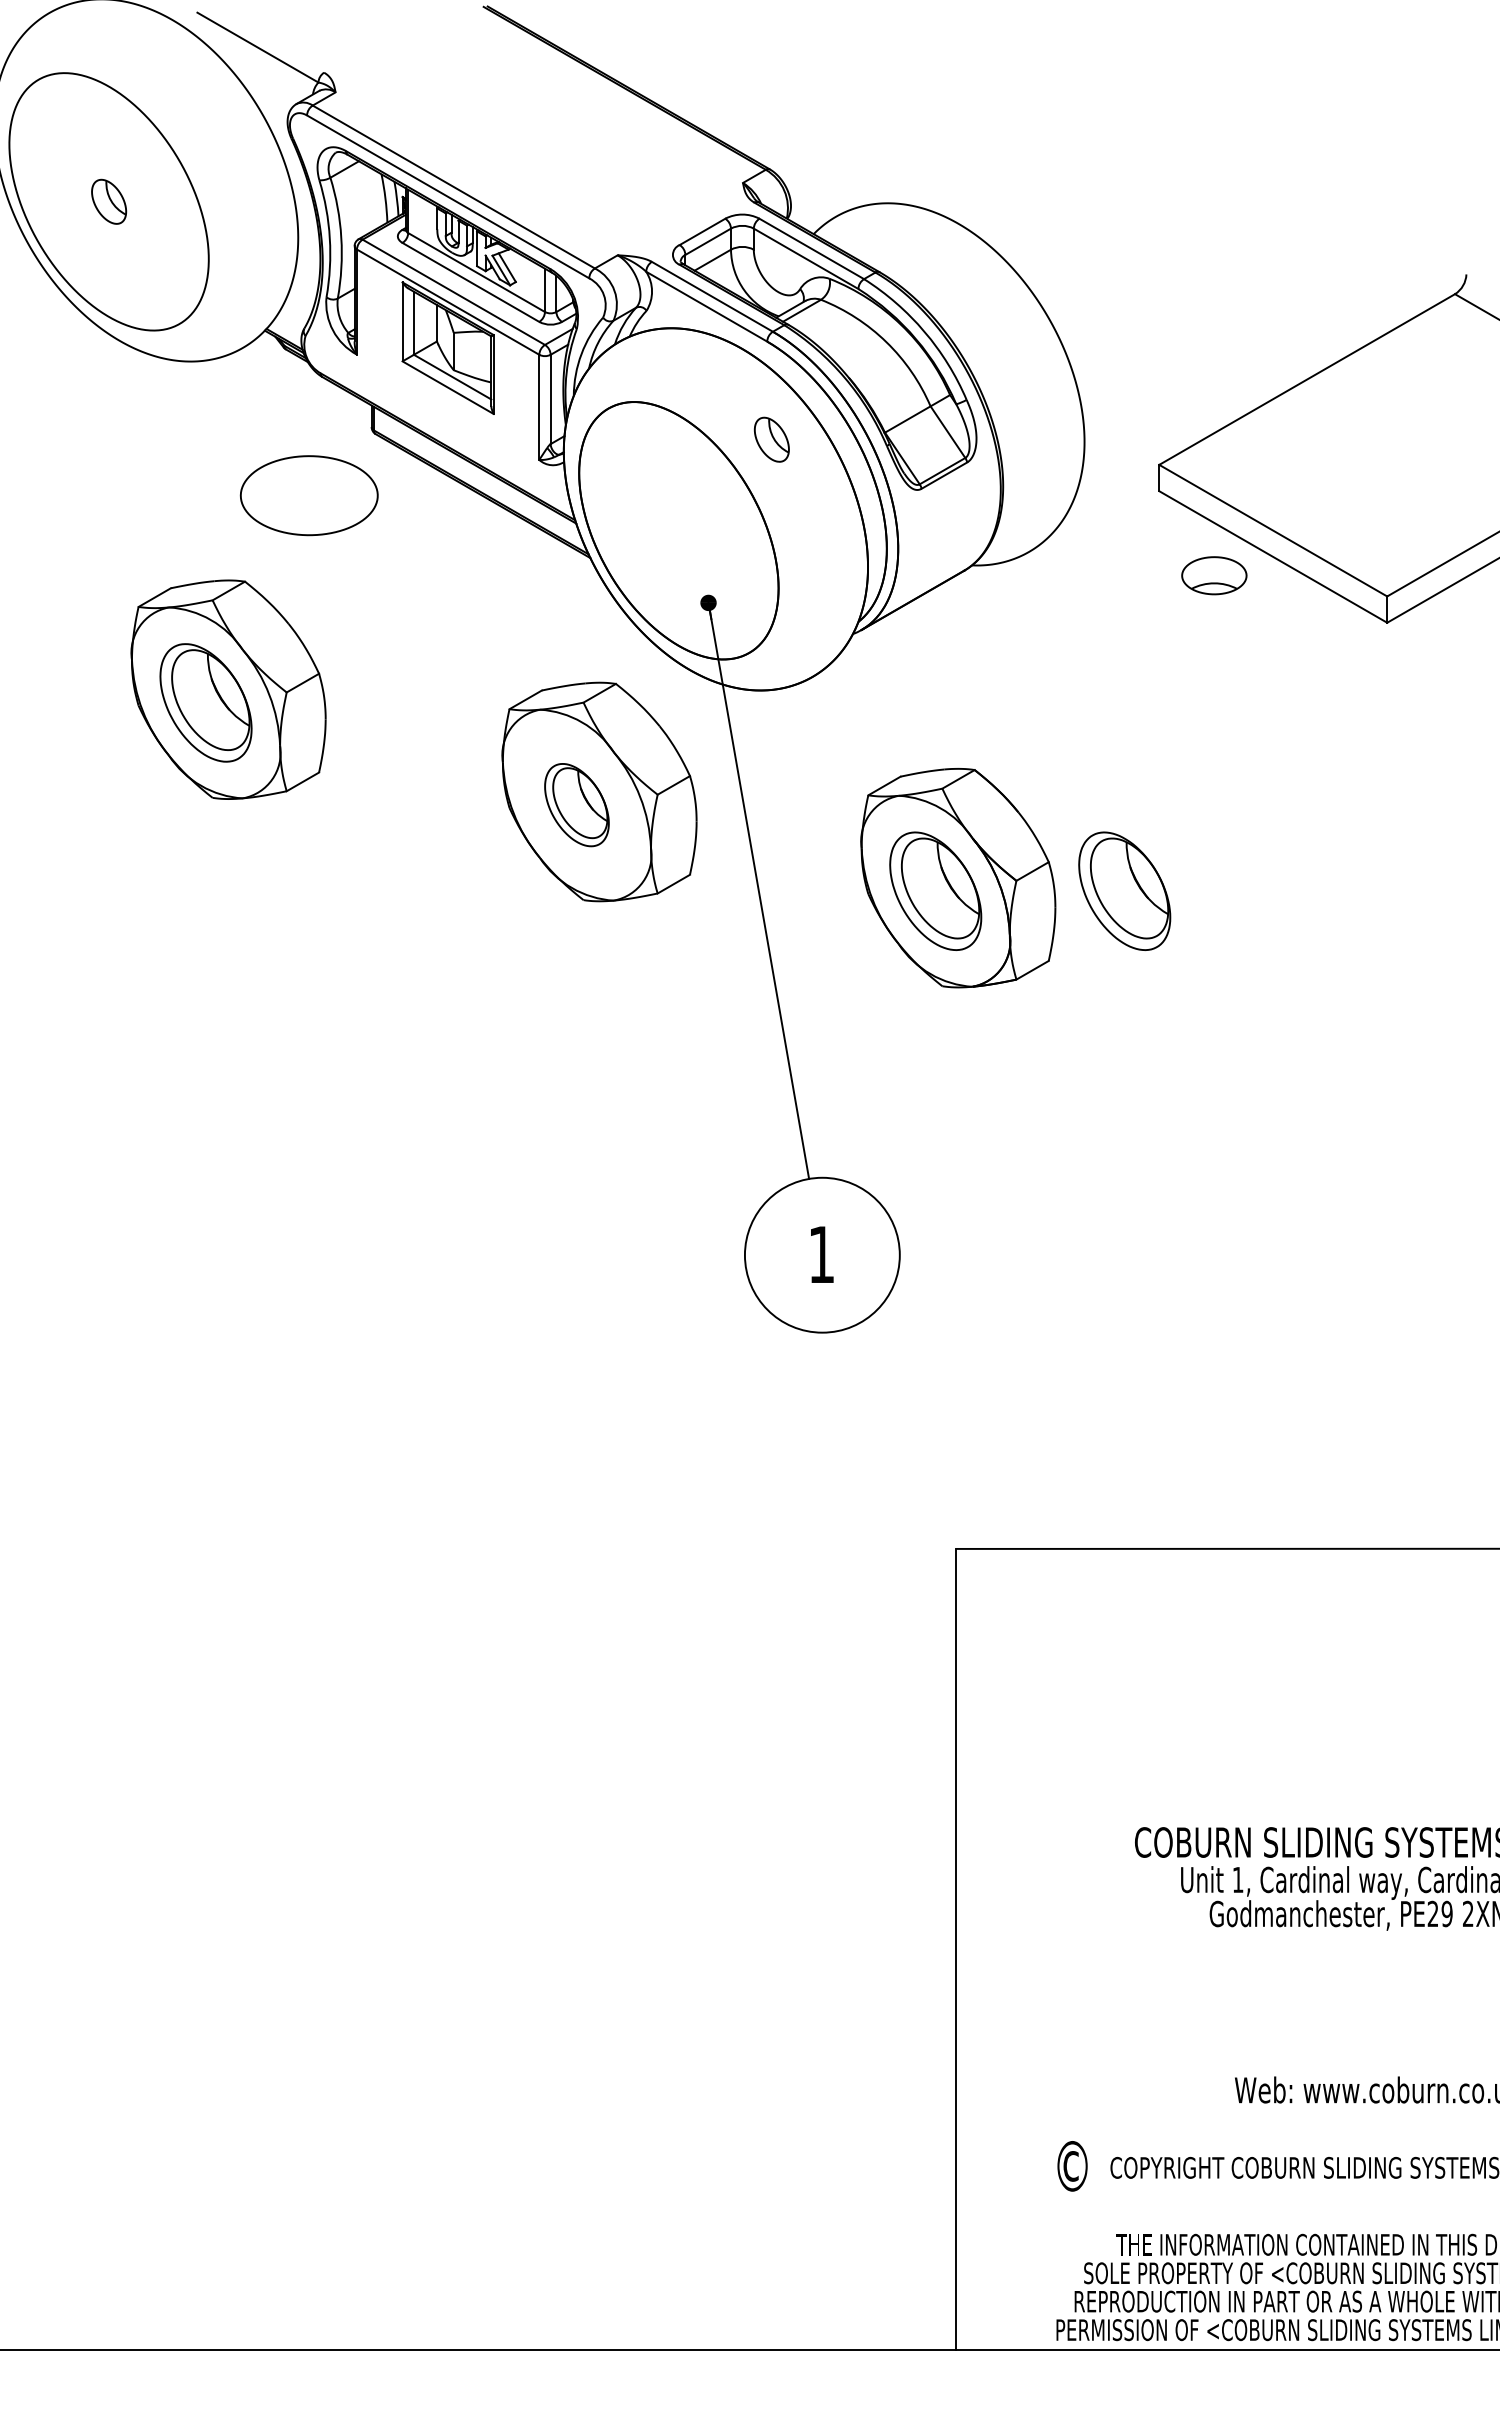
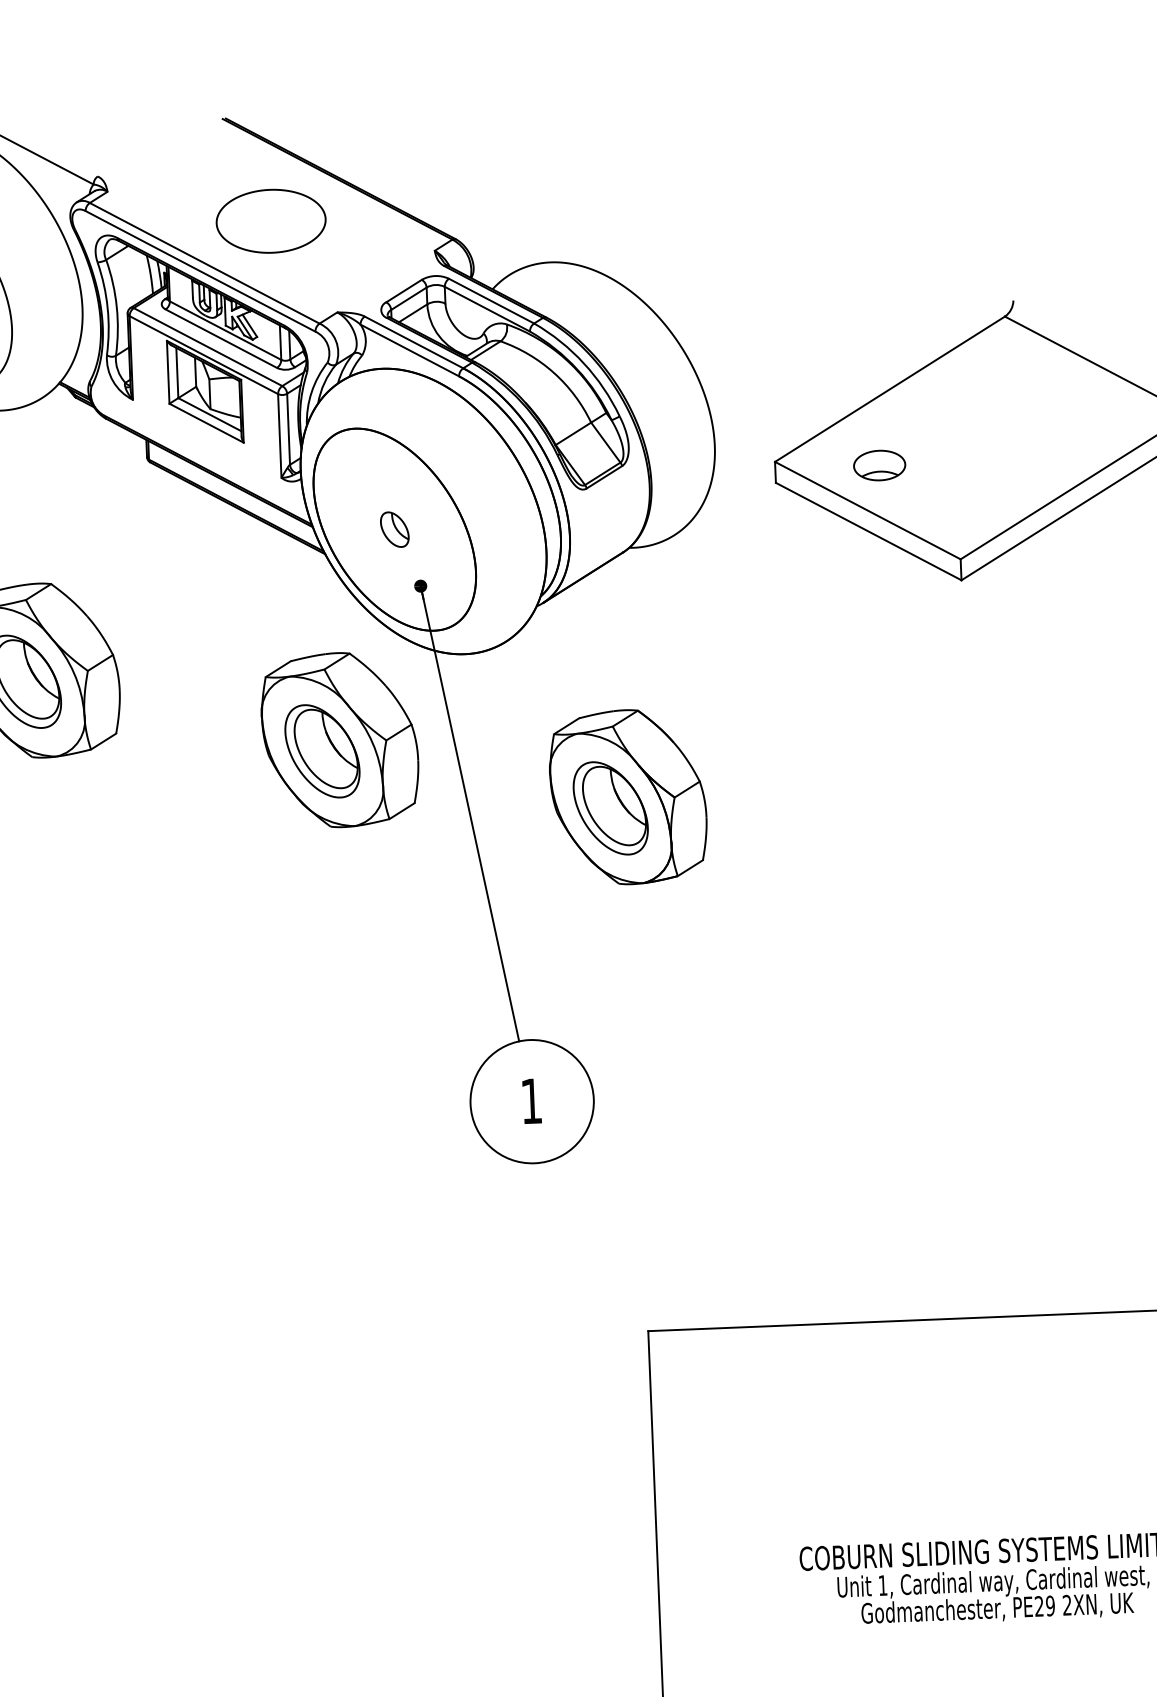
part: (771, 439) -> (394, 529), moved
part: (308, 495) -> (270, 221), moved
part: (1214, 575) -> (879, 465), moved
part: (576, 804) -> (322, 750), size x1.43
part: (1124, 890) -> (760, 801), removed

